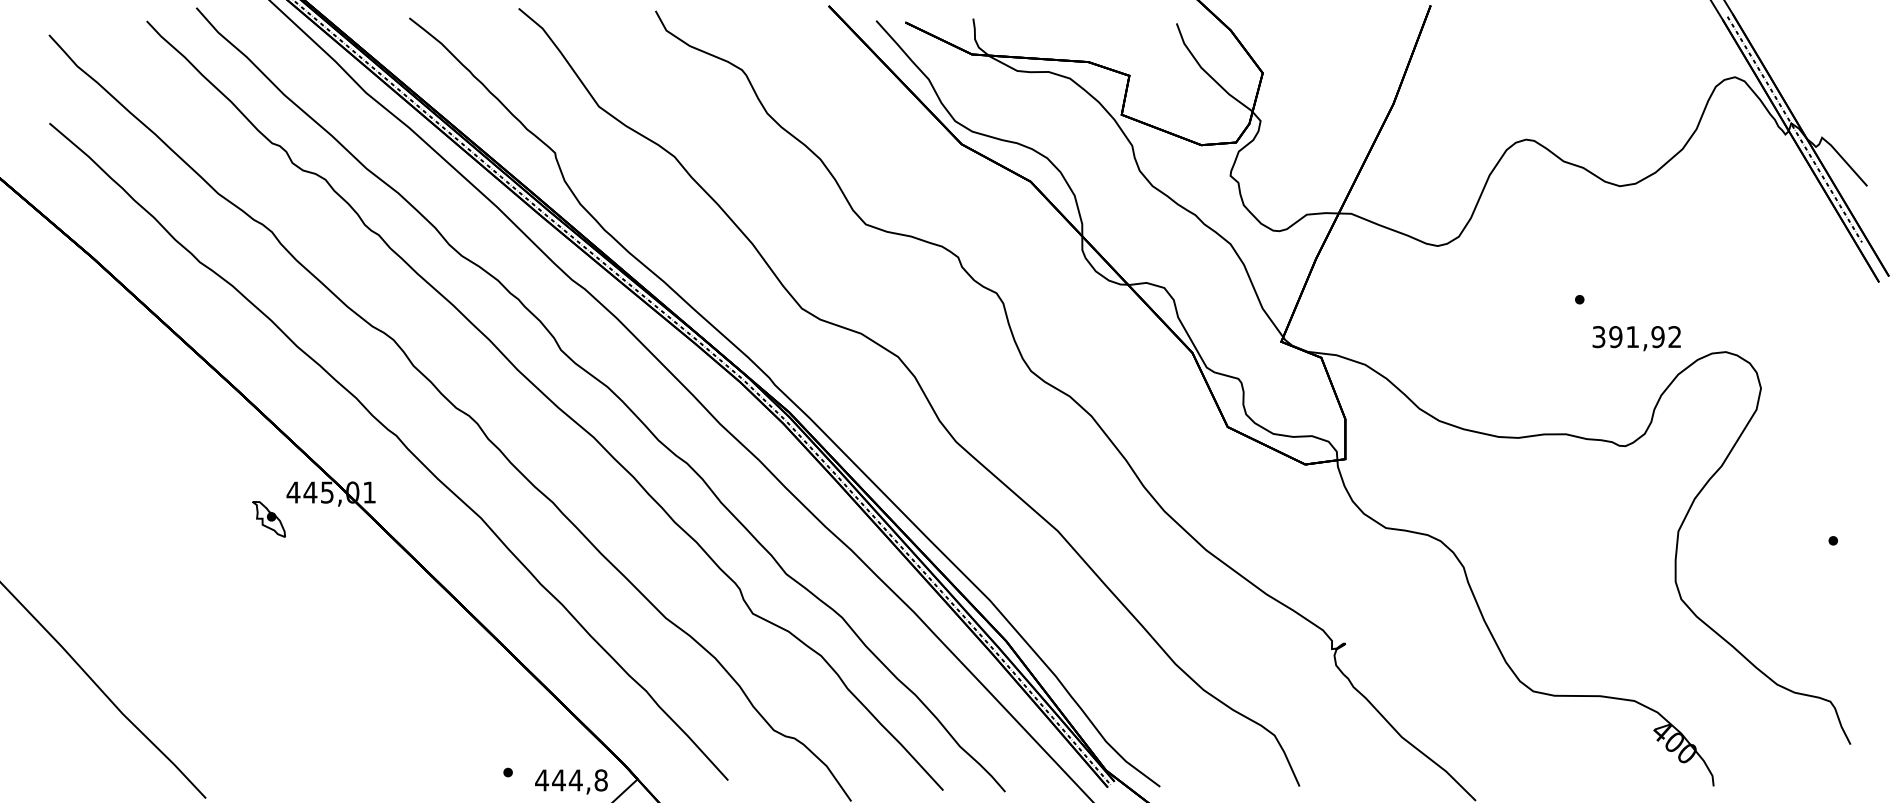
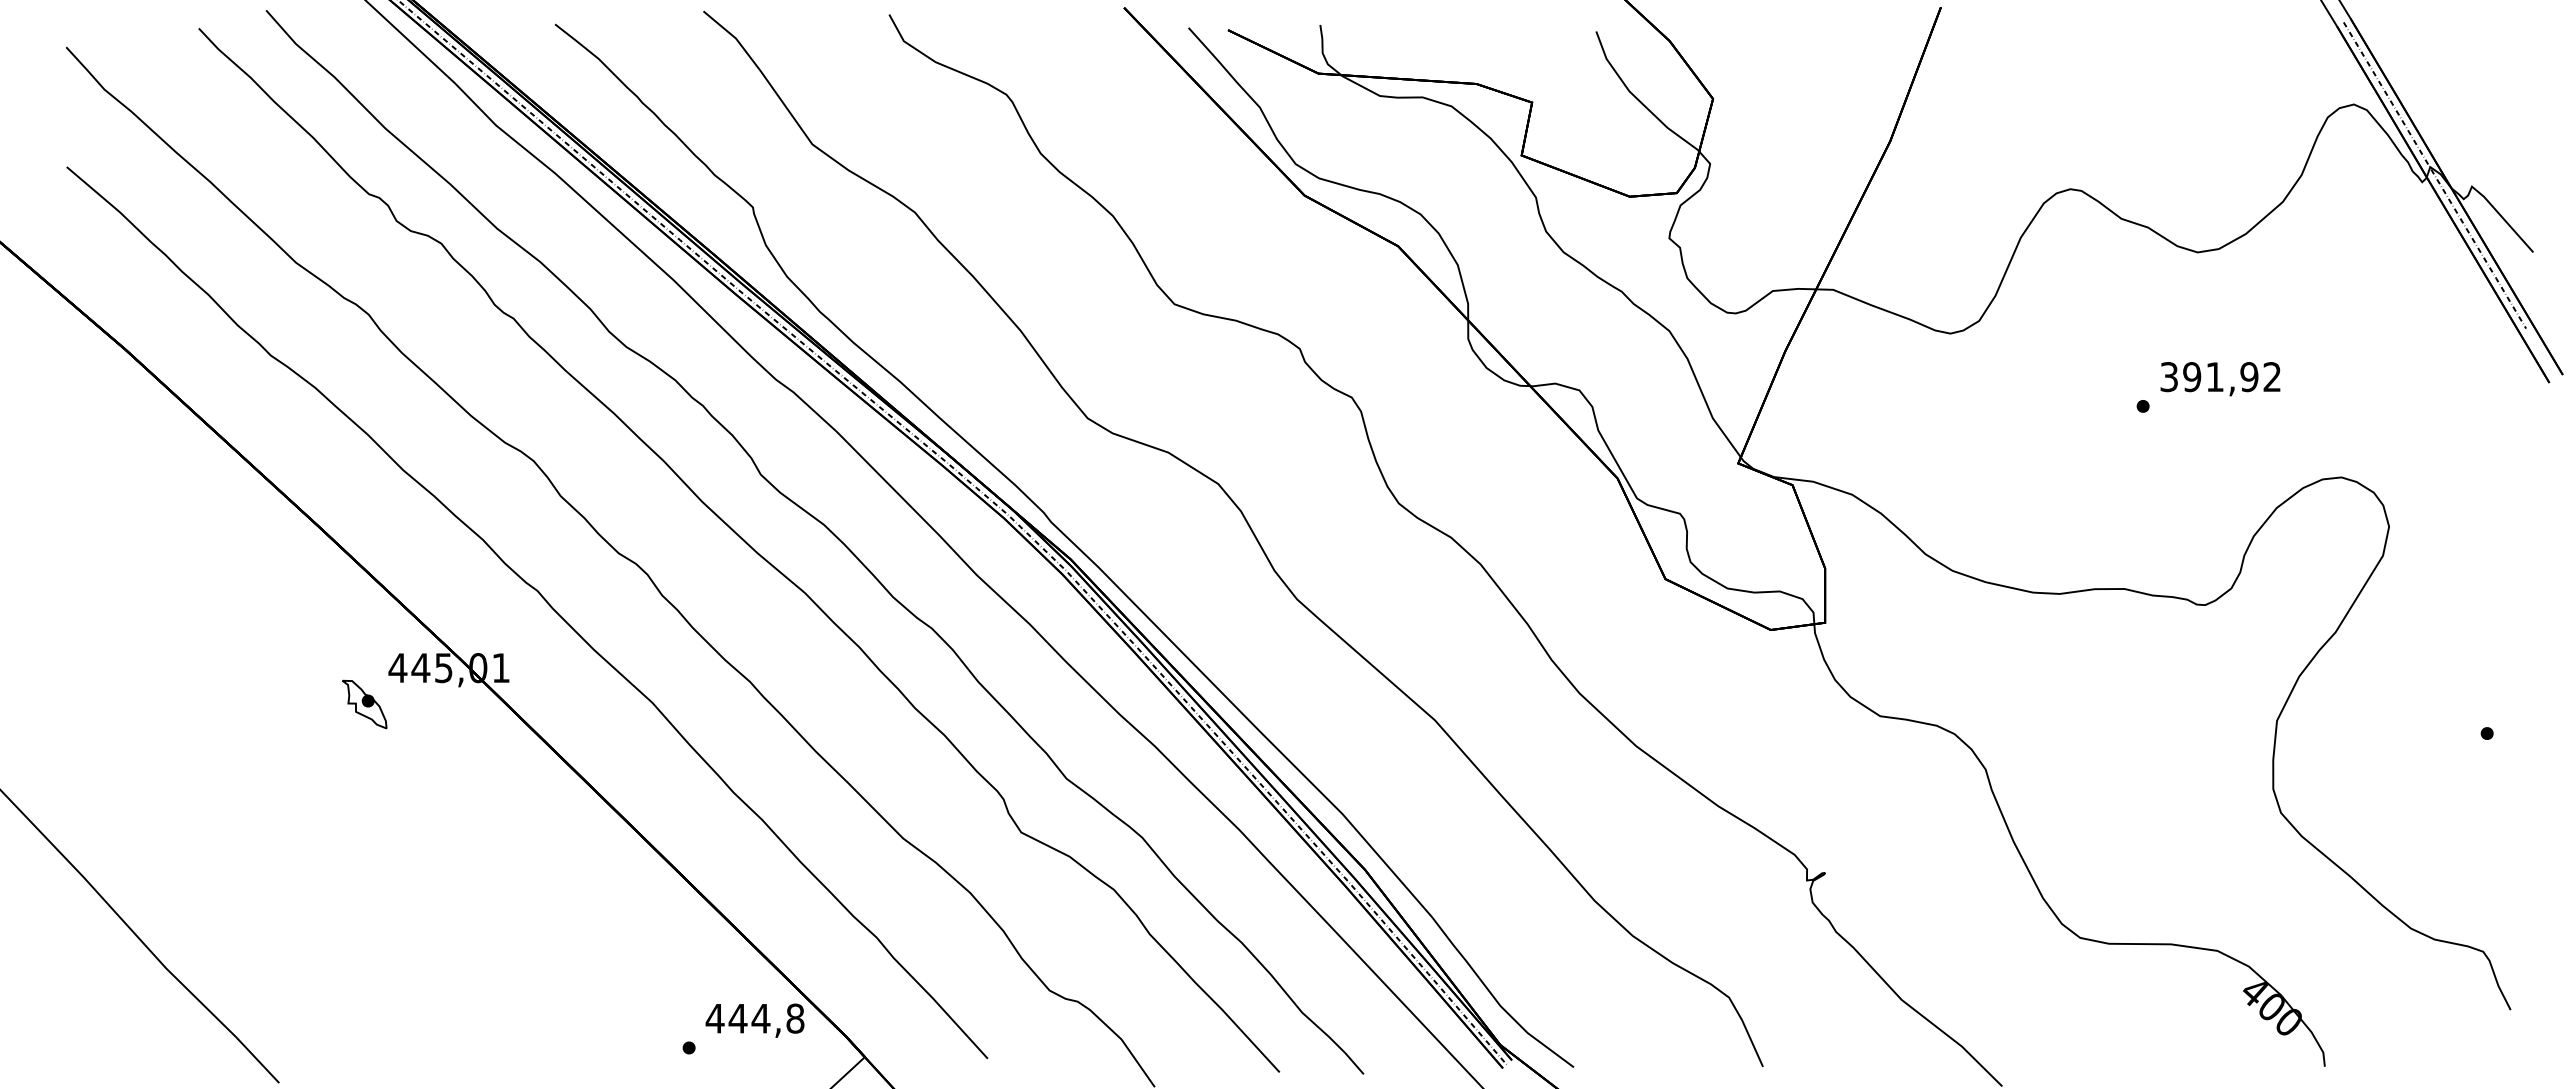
text: (1636, 338) -> (2220, 379), moved
text: (571, 781) -> (754, 1020), moved

